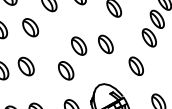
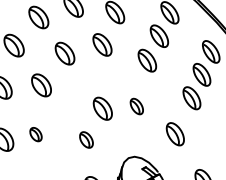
part: (105, 44) -> (136, 106), size x0.7
part: (25, 66) -> (35, 134), size x0.6
part: (66, 70) -> (86, 139), size x0.7

